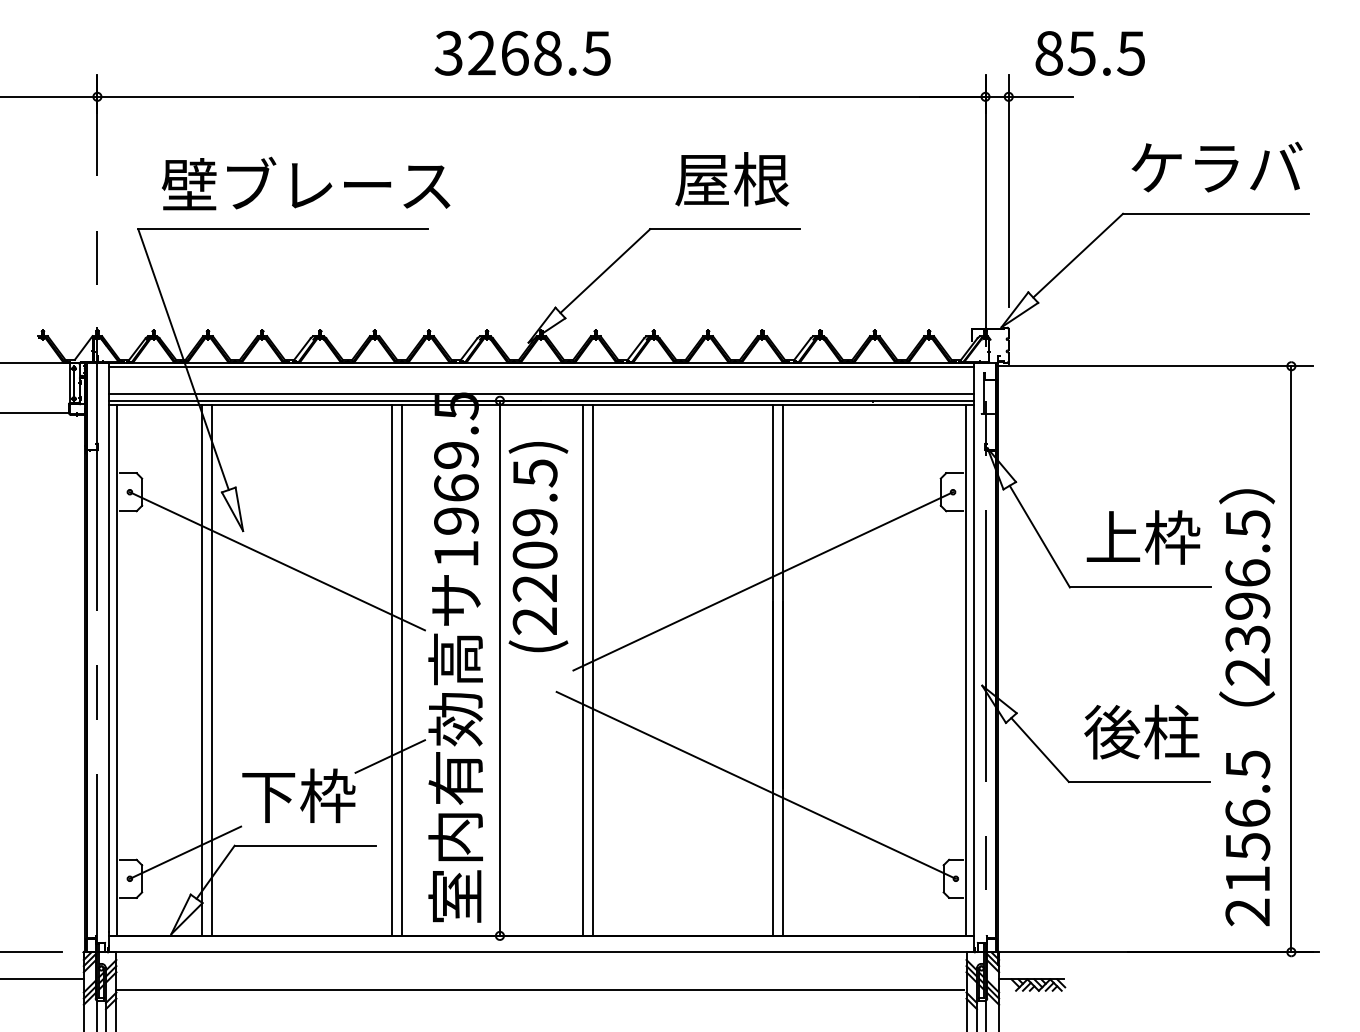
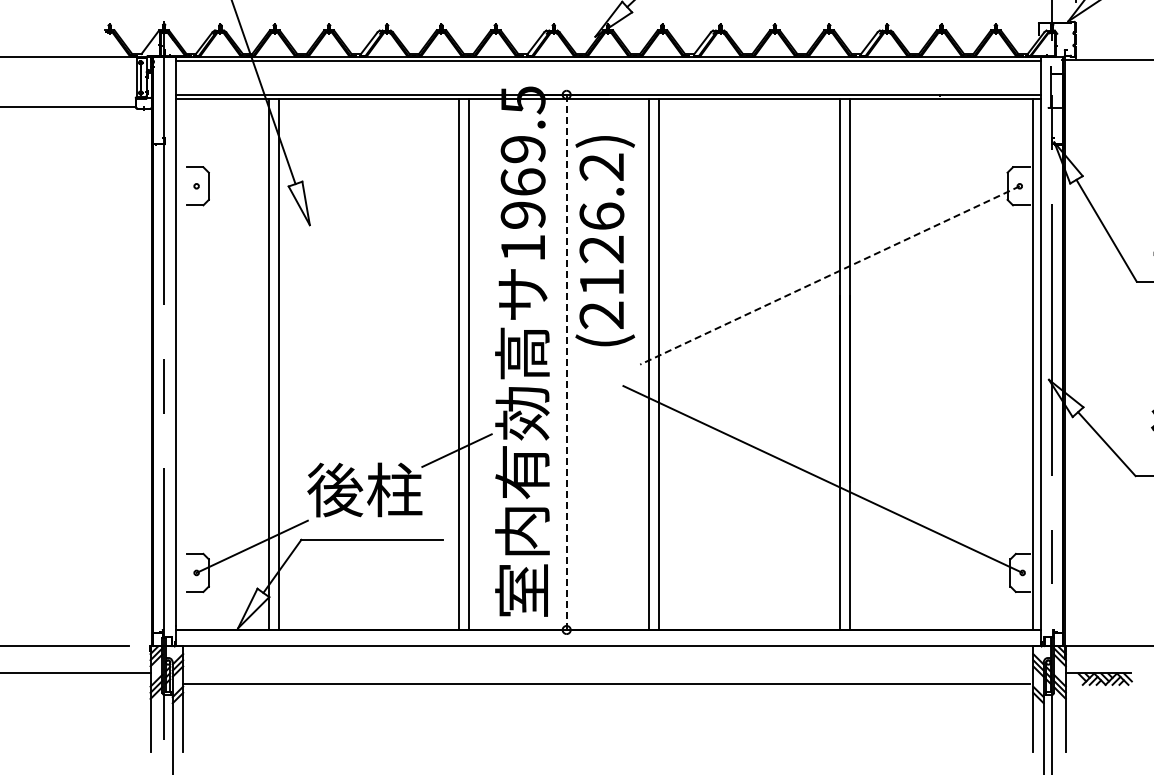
line: (540, 393) -> (607, 87), removed
text: (534, 530) -> (601, 224), (2209.5) -> (2126.2)
line: (277, 561) -> (344, 255), removed
line: (763, 581) -> (830, 275), solid -> dashed
line: (499, 668) -> (566, 362), solid -> dashed
line: (117, 670) -> (184, 364), removed
text: (297, 795) -> (364, 489), 下枠 -> 後柱

